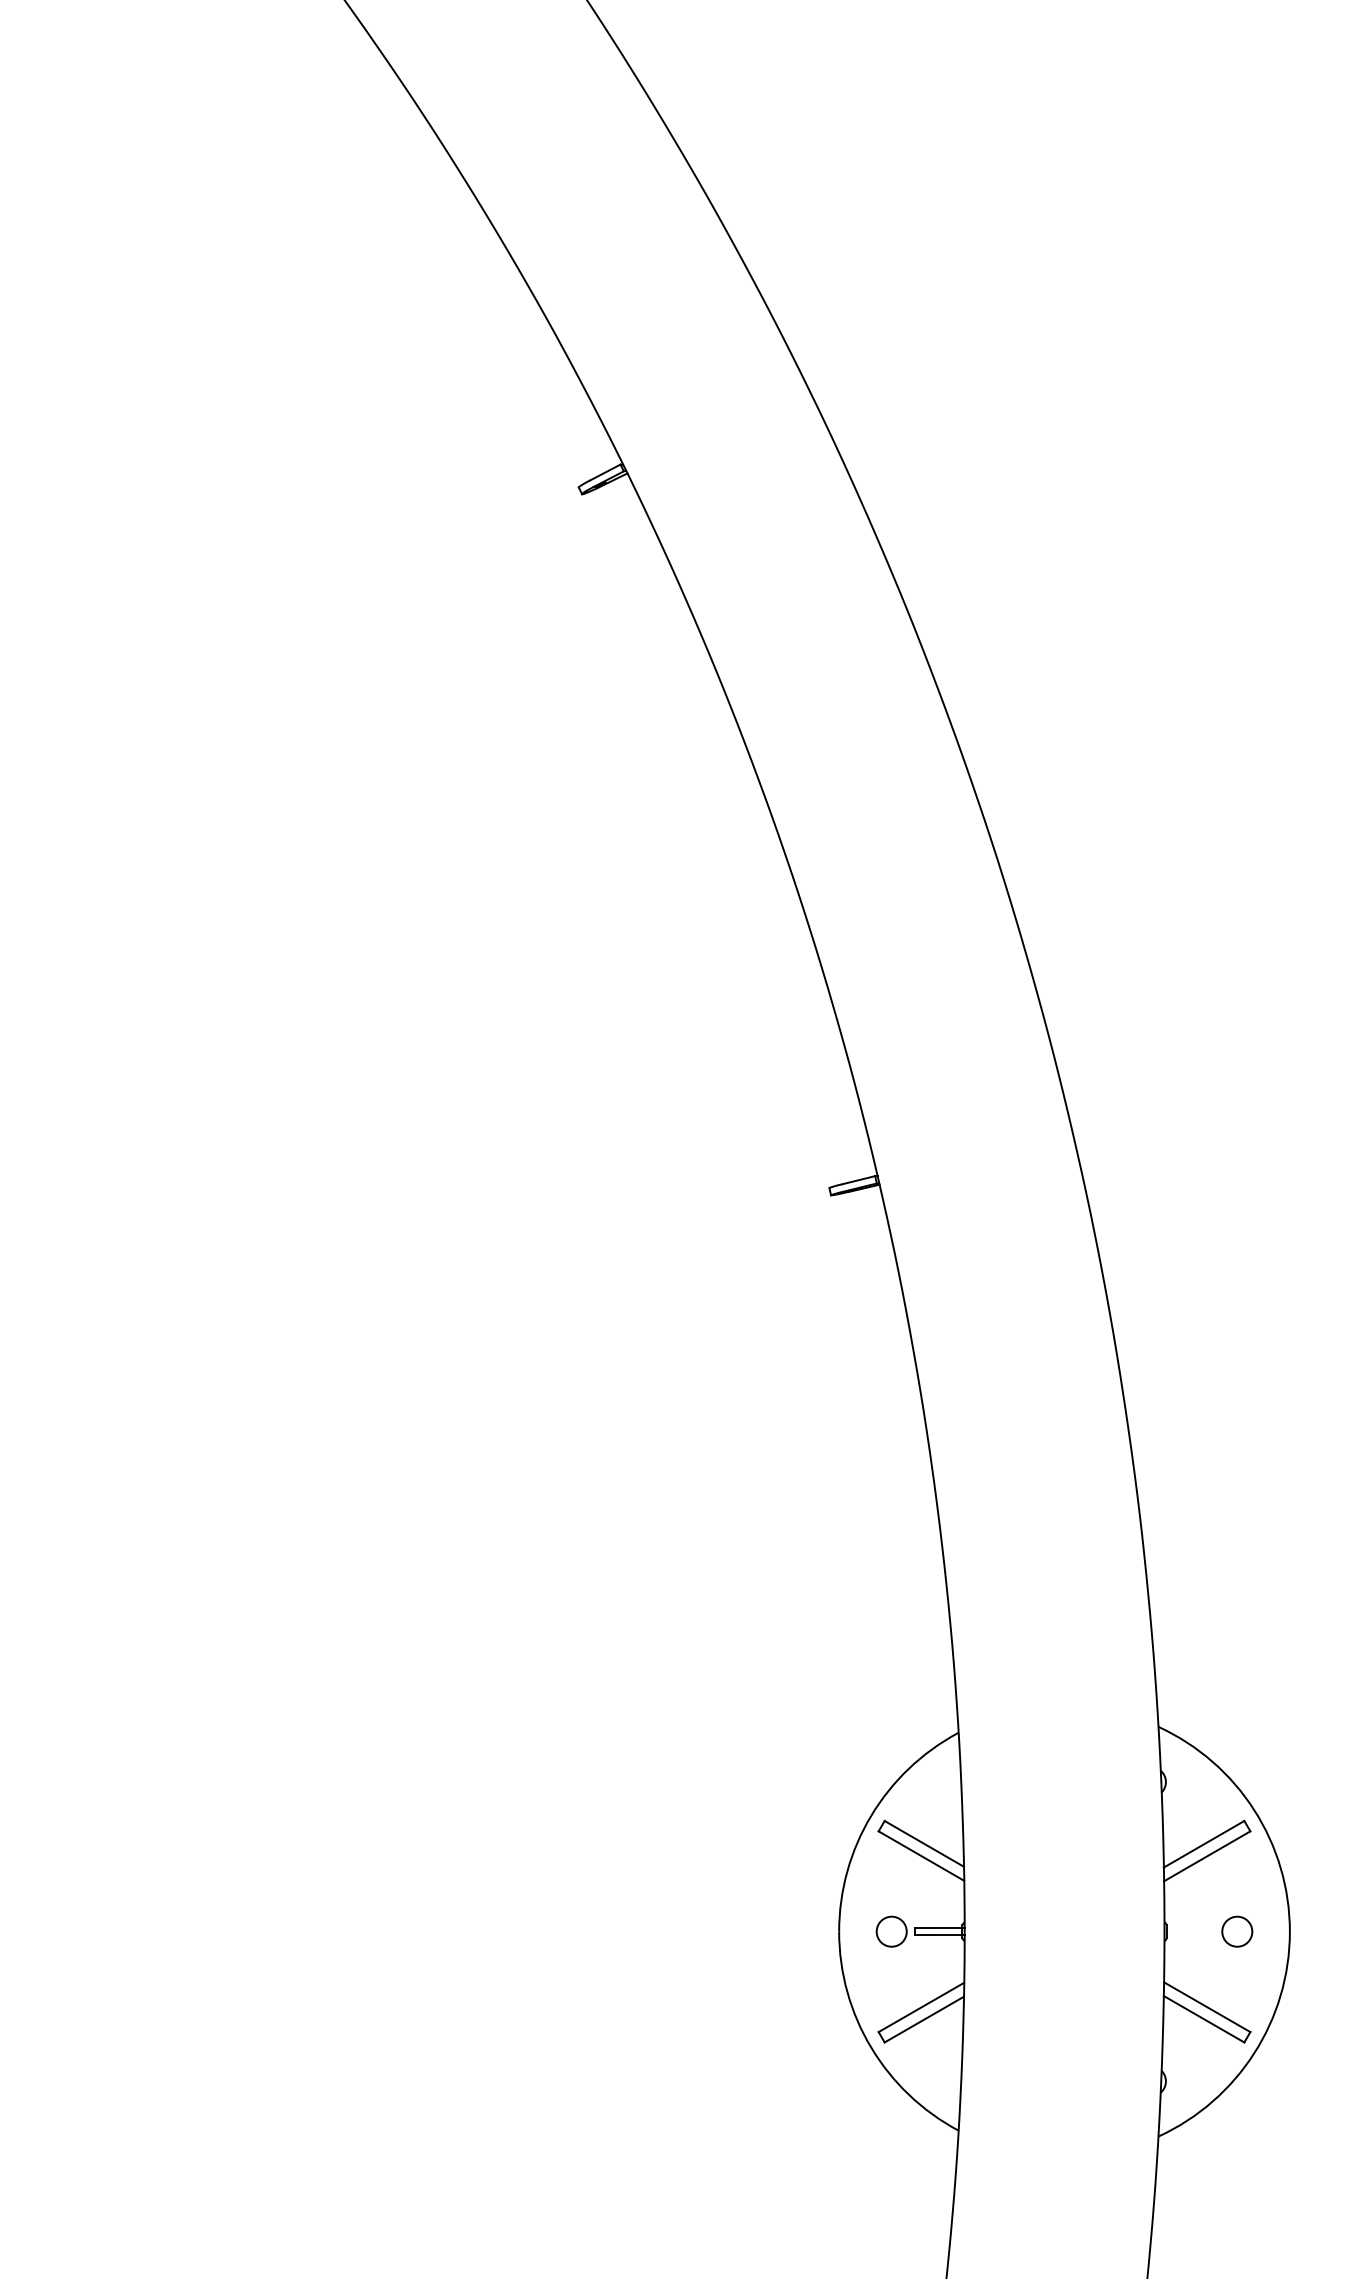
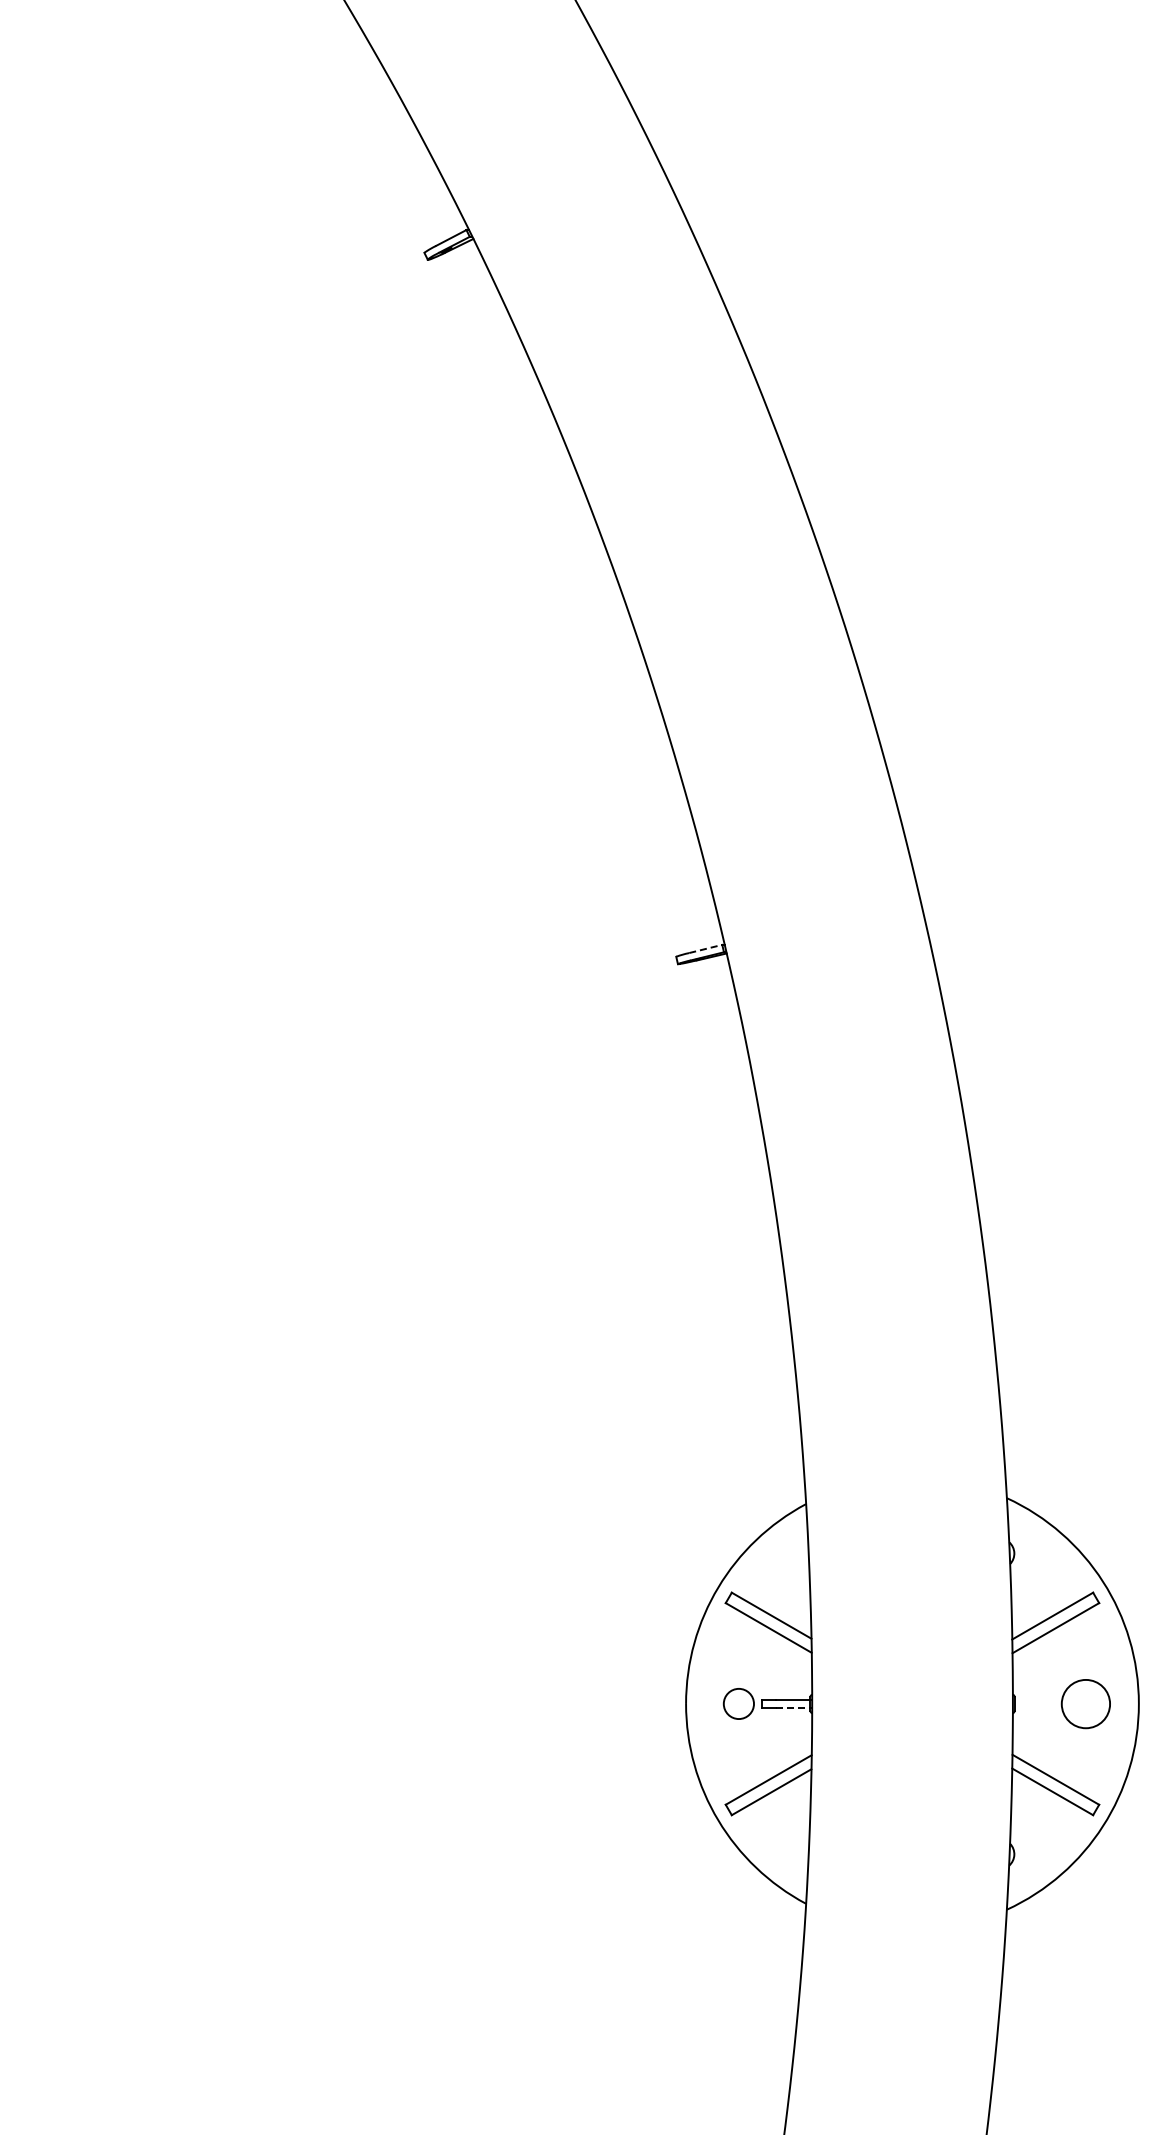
line: (858, 1180) -> (705, 949), solid -> dashed
circle: (1237, 1931) -> (1086, 1703), size x1.6
line: (945, 1935) -> (792, 1707), solid -> dashed

